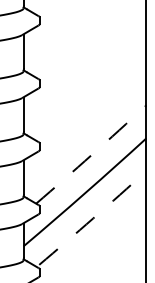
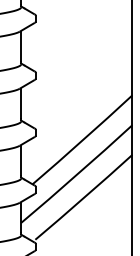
line: (91, 155) -> (82, 140), dashed -> solid
line: (93, 218) -> (84, 197), dashed -> solid

